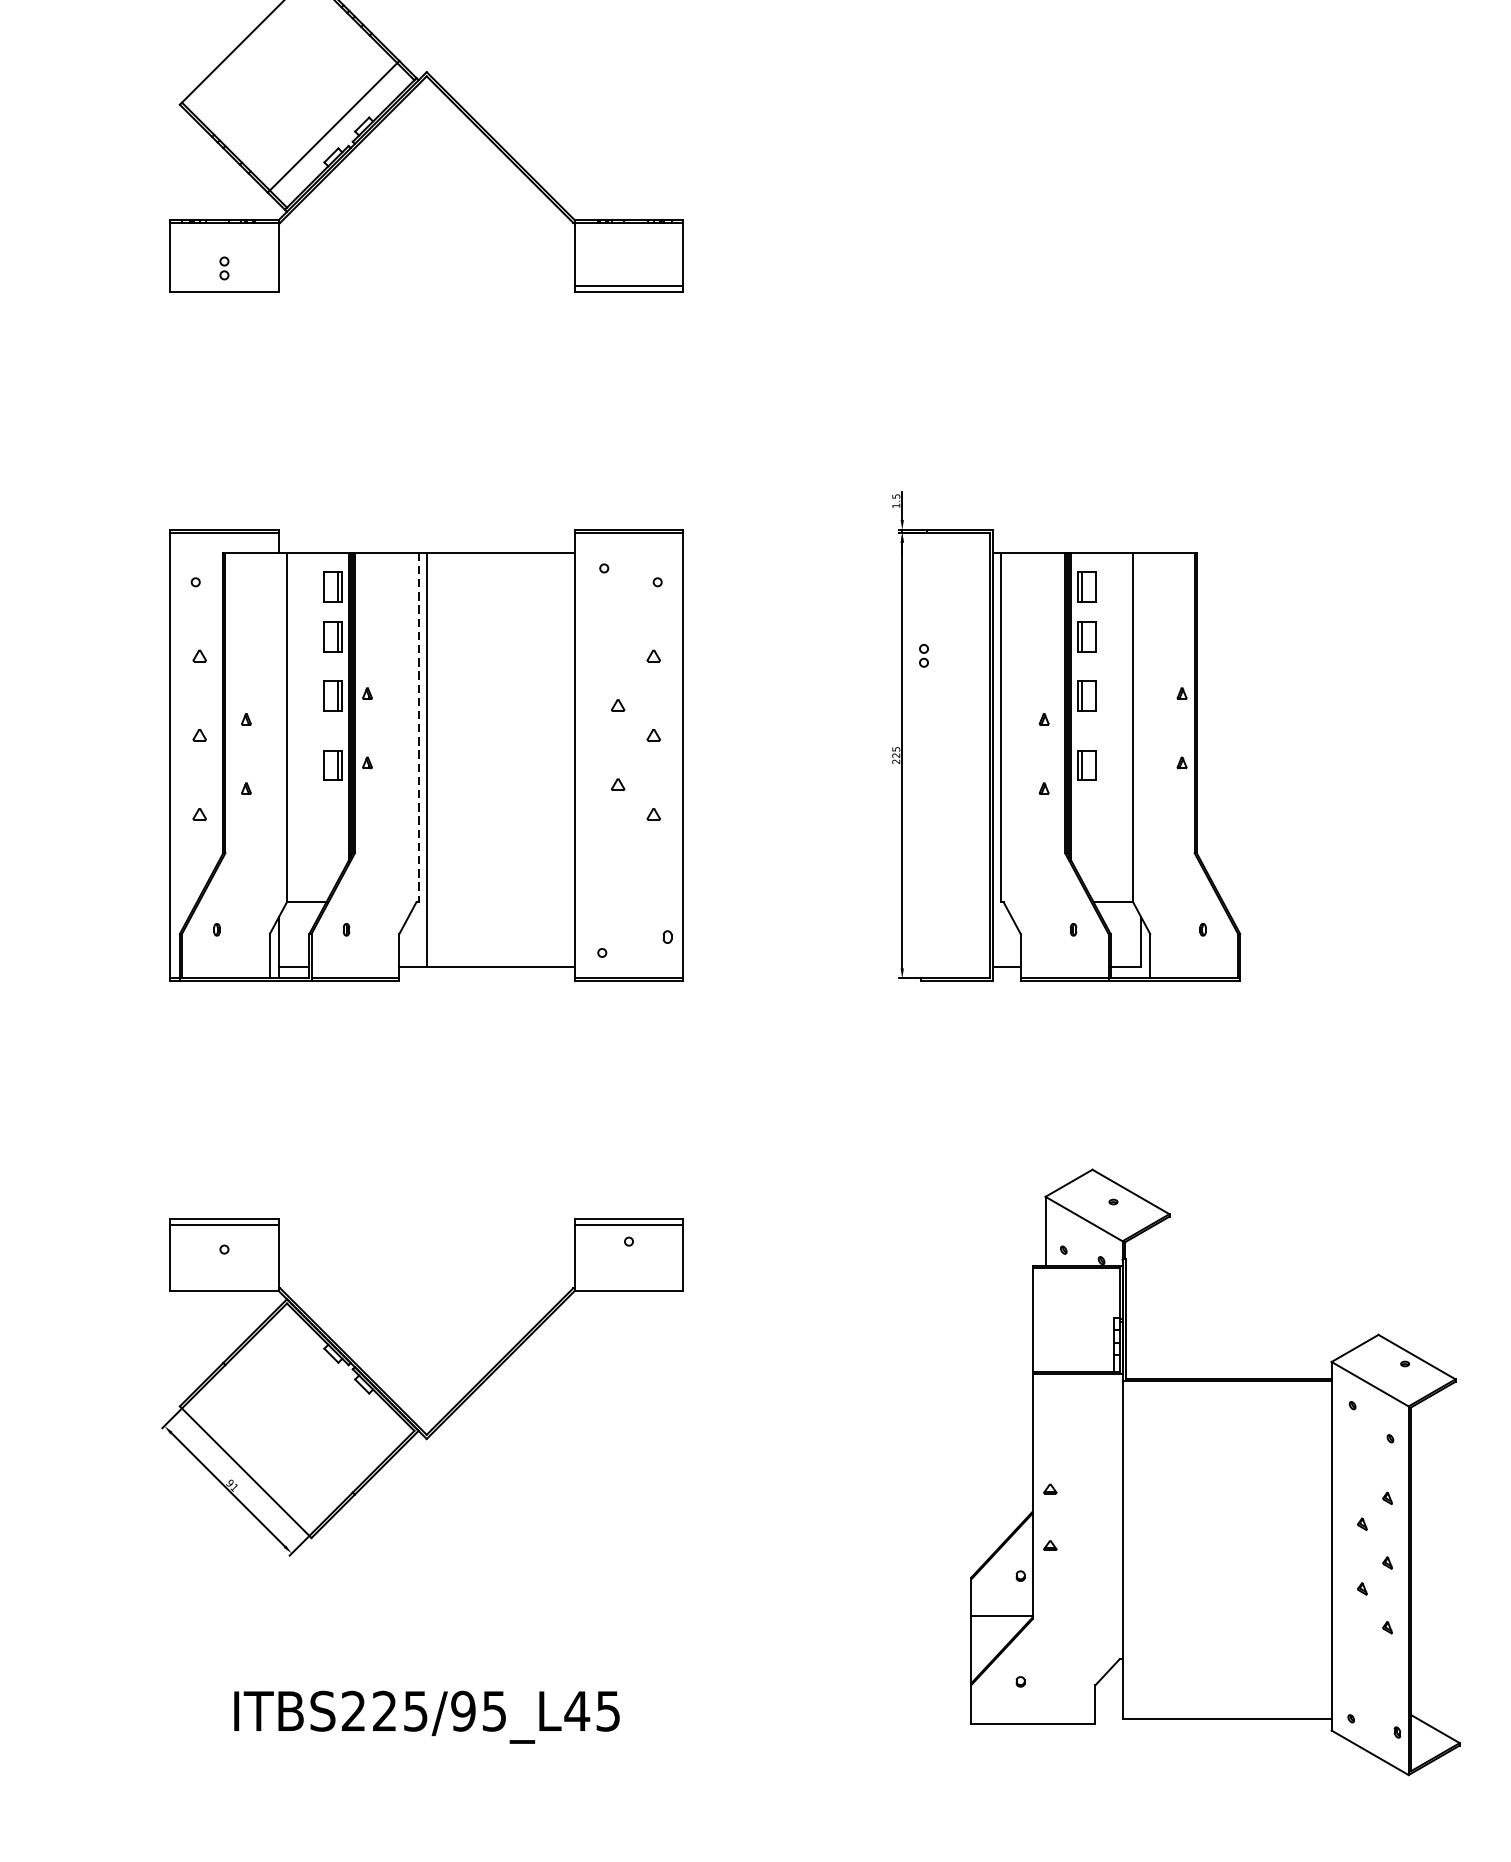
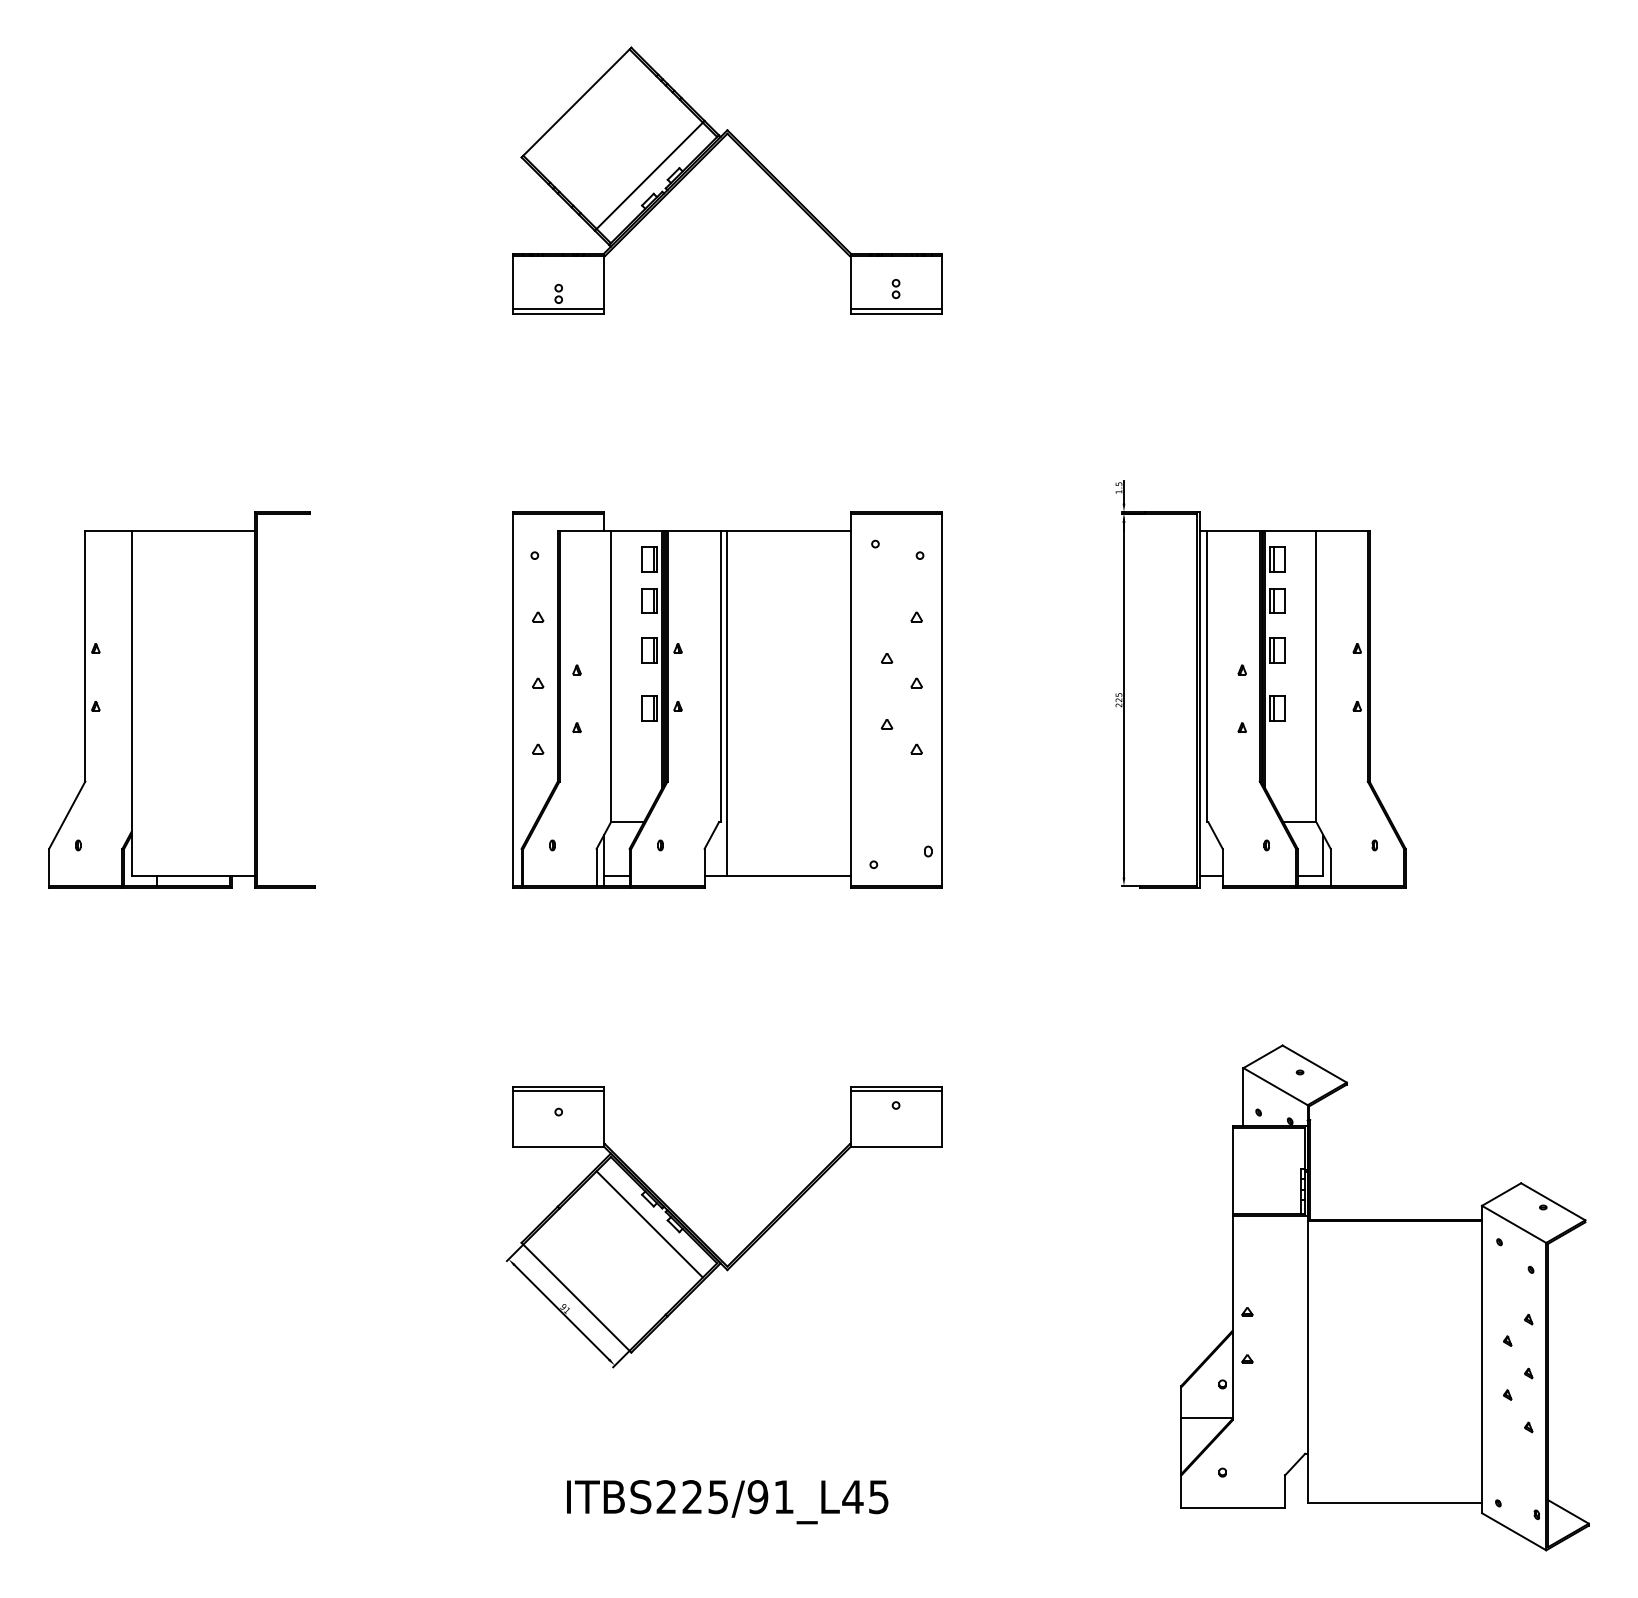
line: (224, 285) -> (558, 308), added
part: (923, 655) -> (895, 288), moved
line: (418, 727) -> (720, 676), dashed -> solid
line: (333, 1384) -> (649, 1224), added
text: (493, 1711) -> (783, 1497), ITBS225/95_L45 -> ITBS225/91_L45

